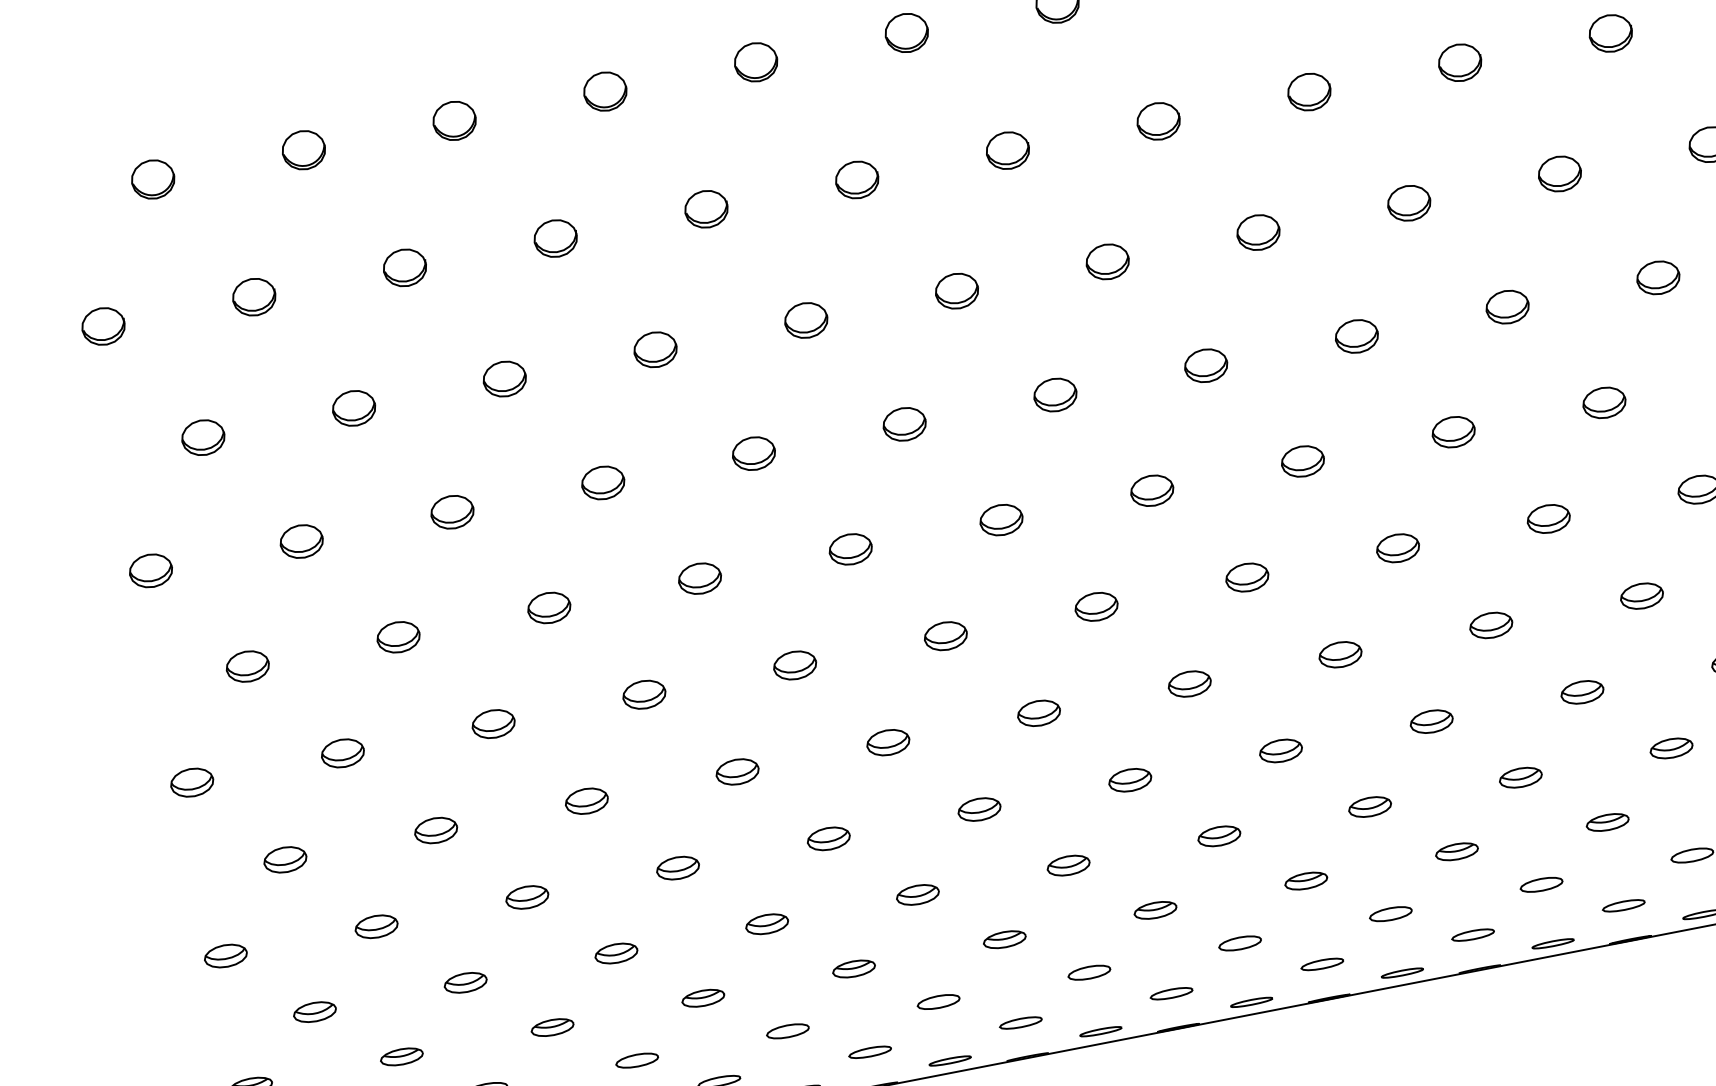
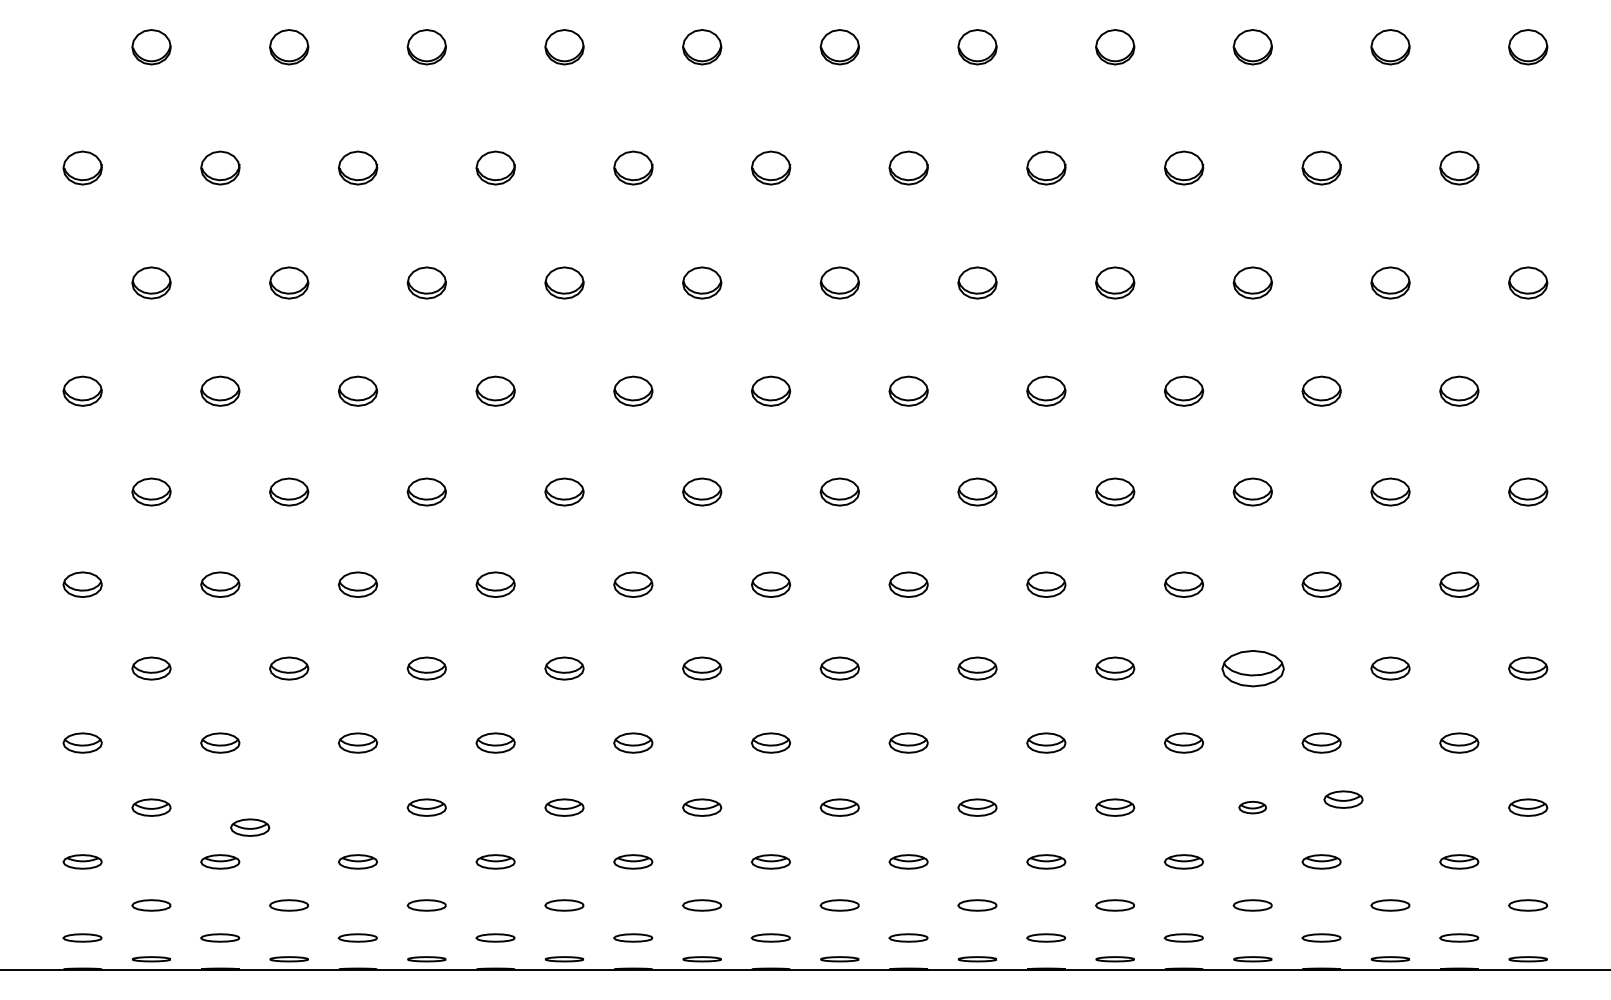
part: (1490, 625) -> (1252, 668), size x1.6
part: (1671, 748) -> (1343, 799), moved
part: (1520, 777) -> (1252, 807), size x0.7
part: (466, 982) -> (250, 827), moved

